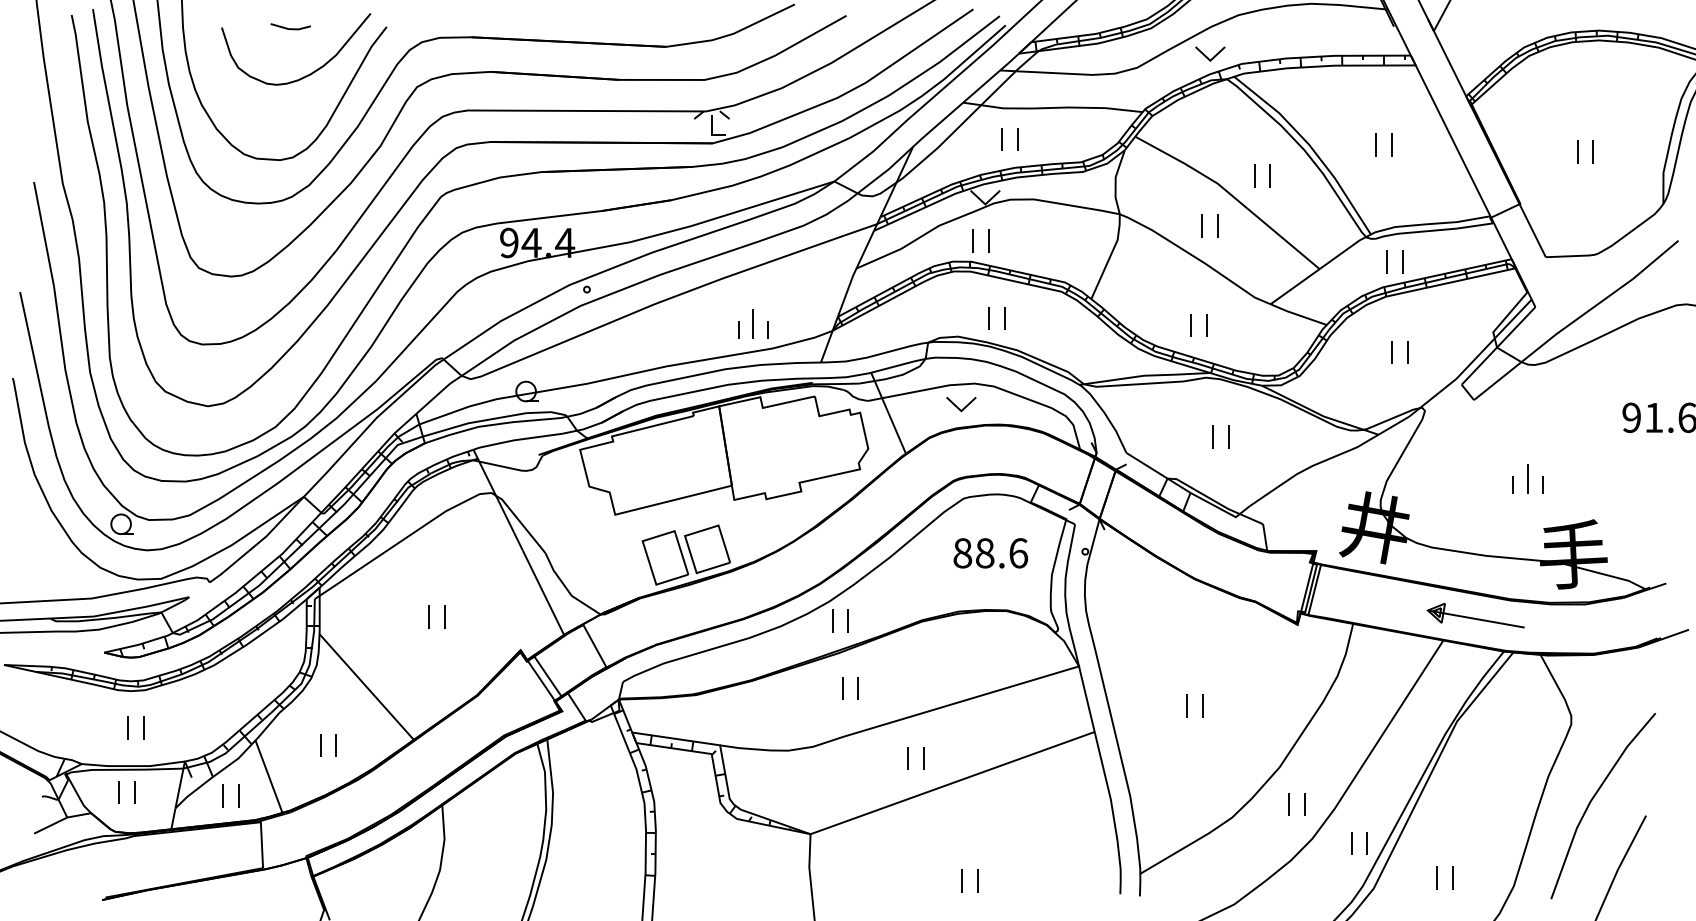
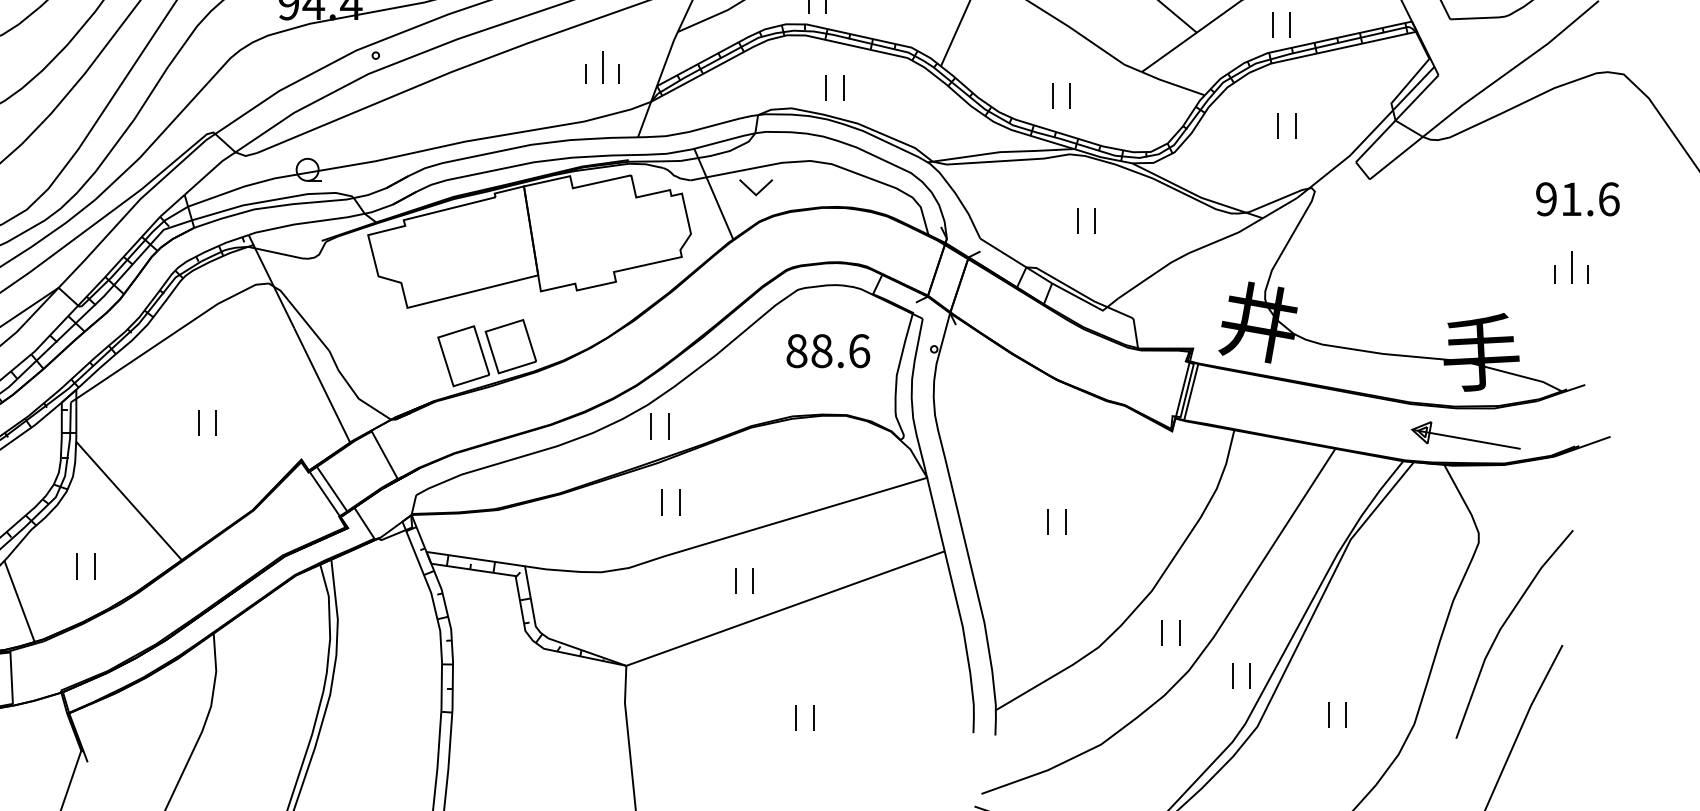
part: (753, 323) -> (602, 66), moved
part: (961, 404) -> (756, 187), moved
part: (1527, 478) -> (1570, 267), moved
part: (1475, 615) -> (1465, 435), moved

